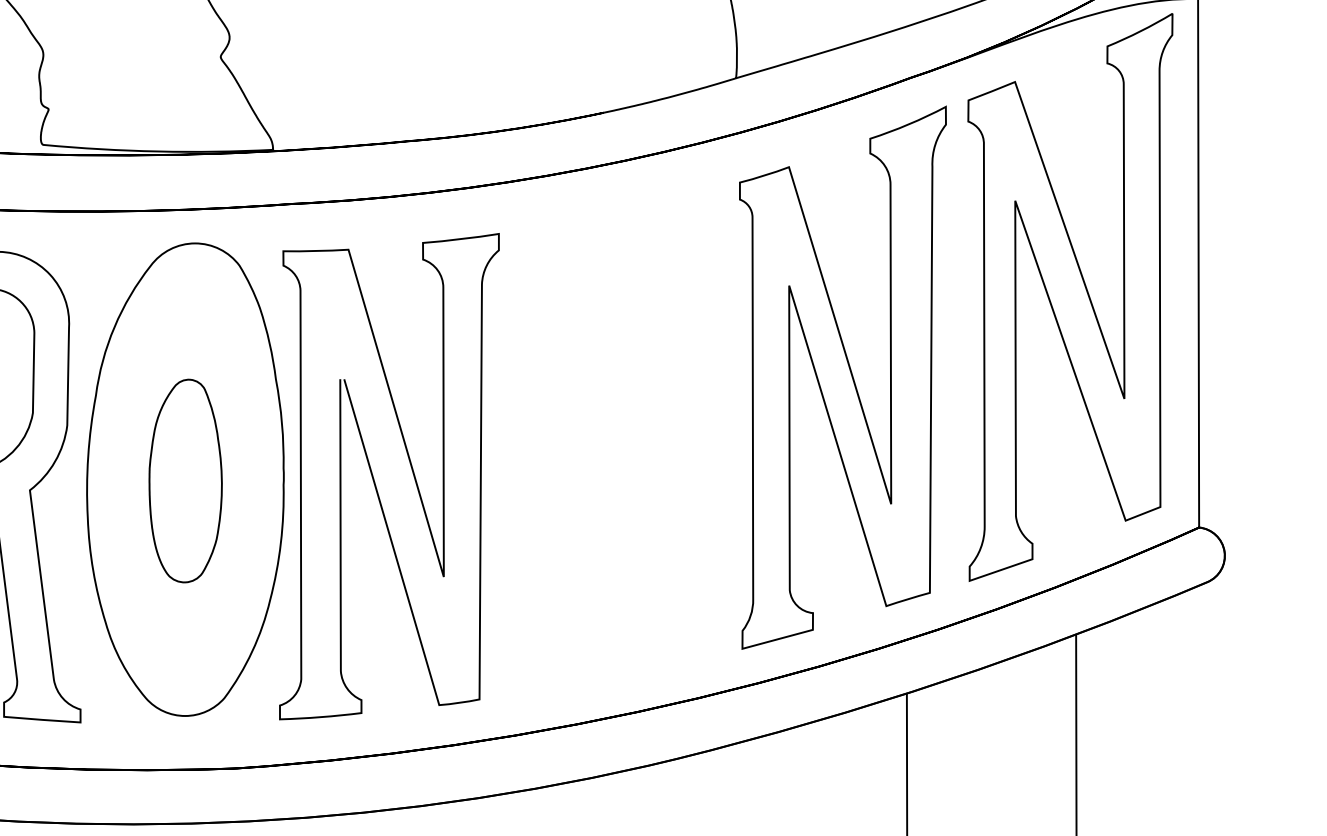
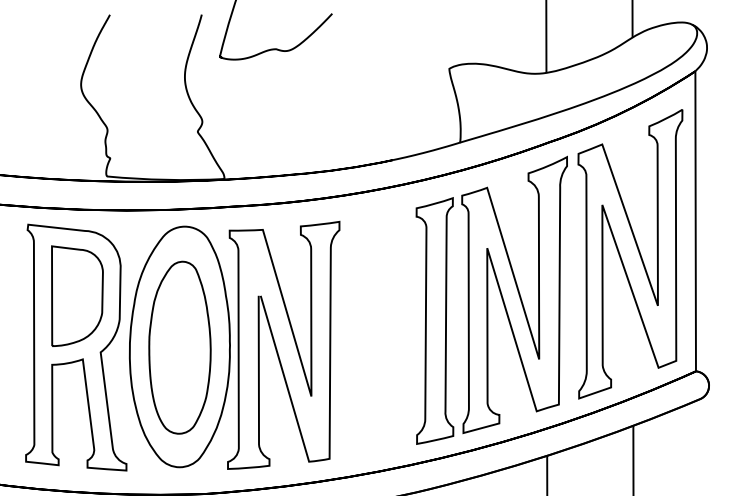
part: (685, 427) -> (434, 320), added
part: (184, 480) -> (179, 347), size x1.67

